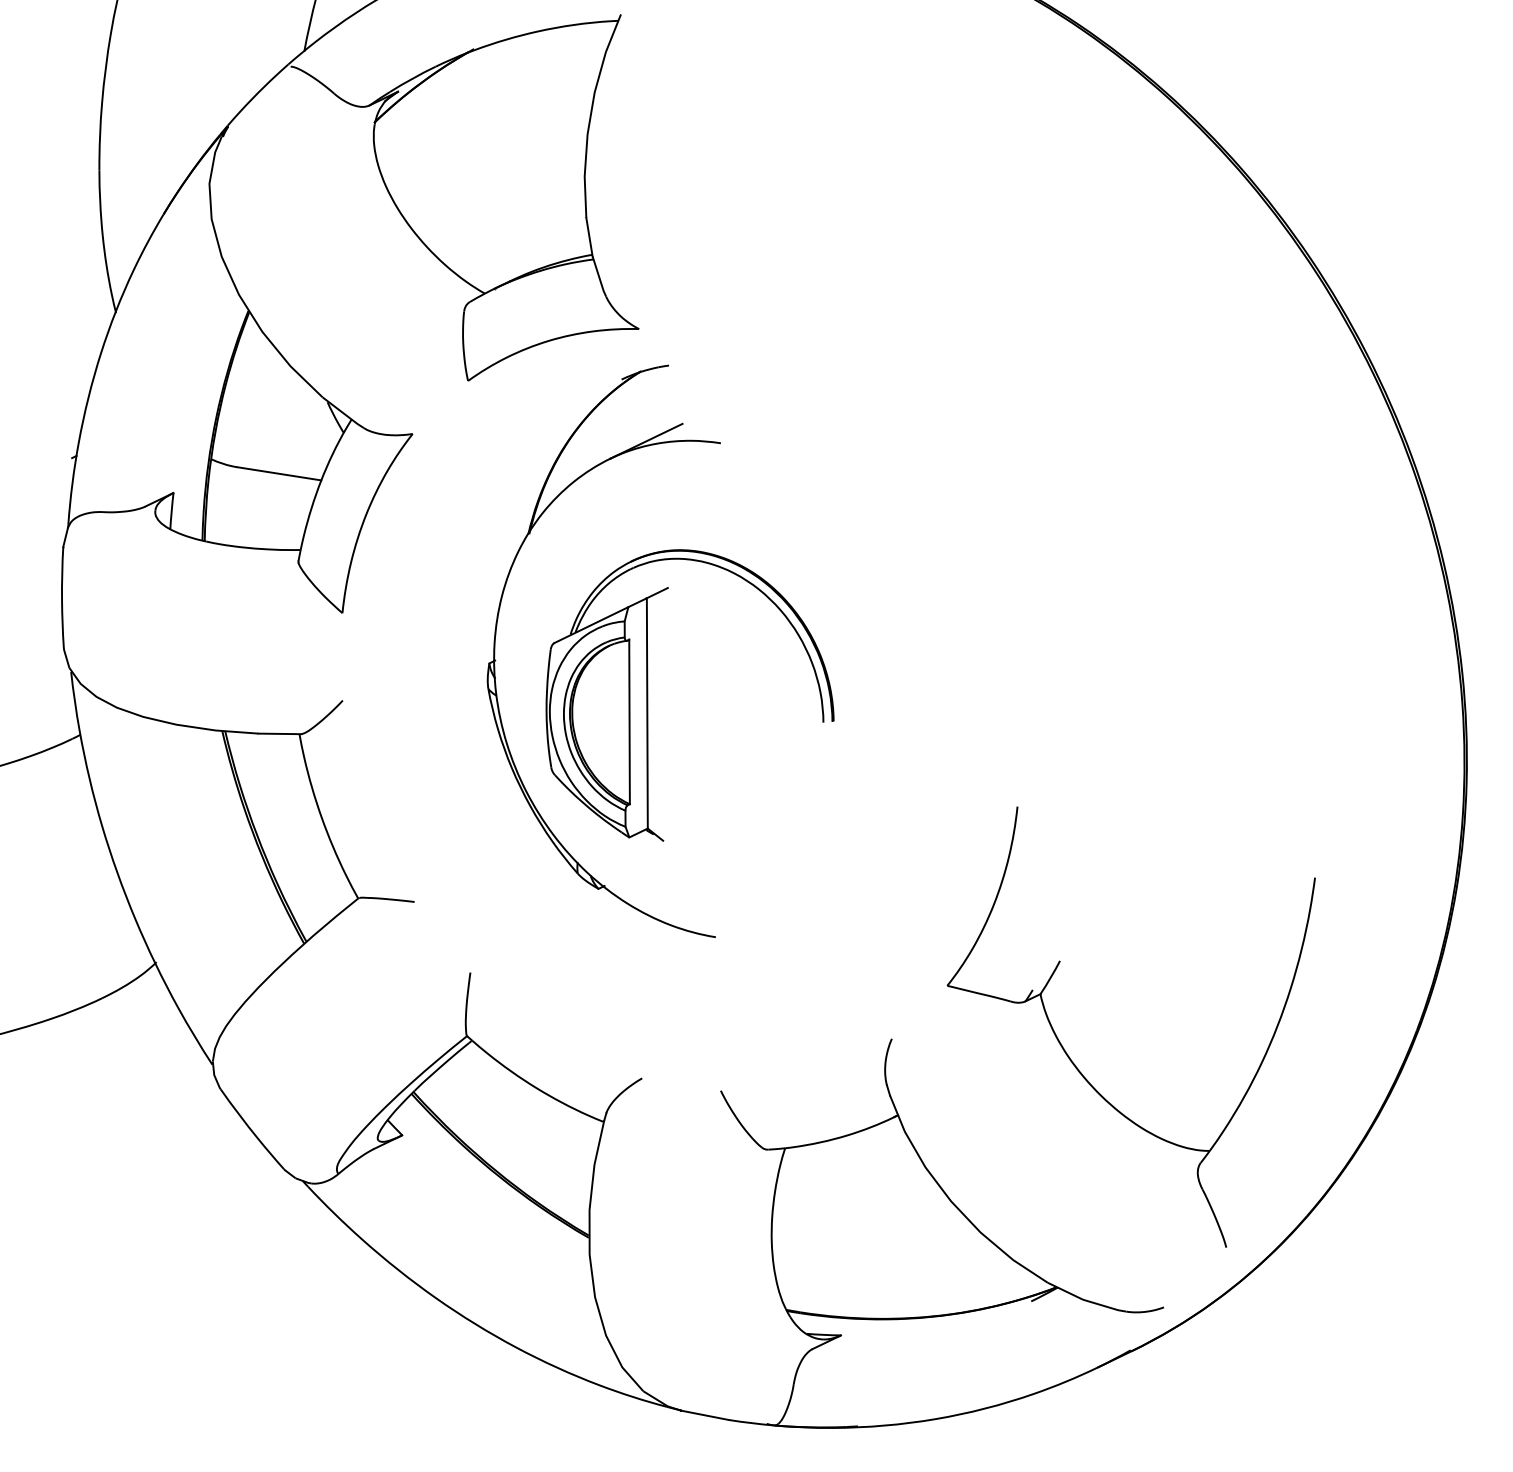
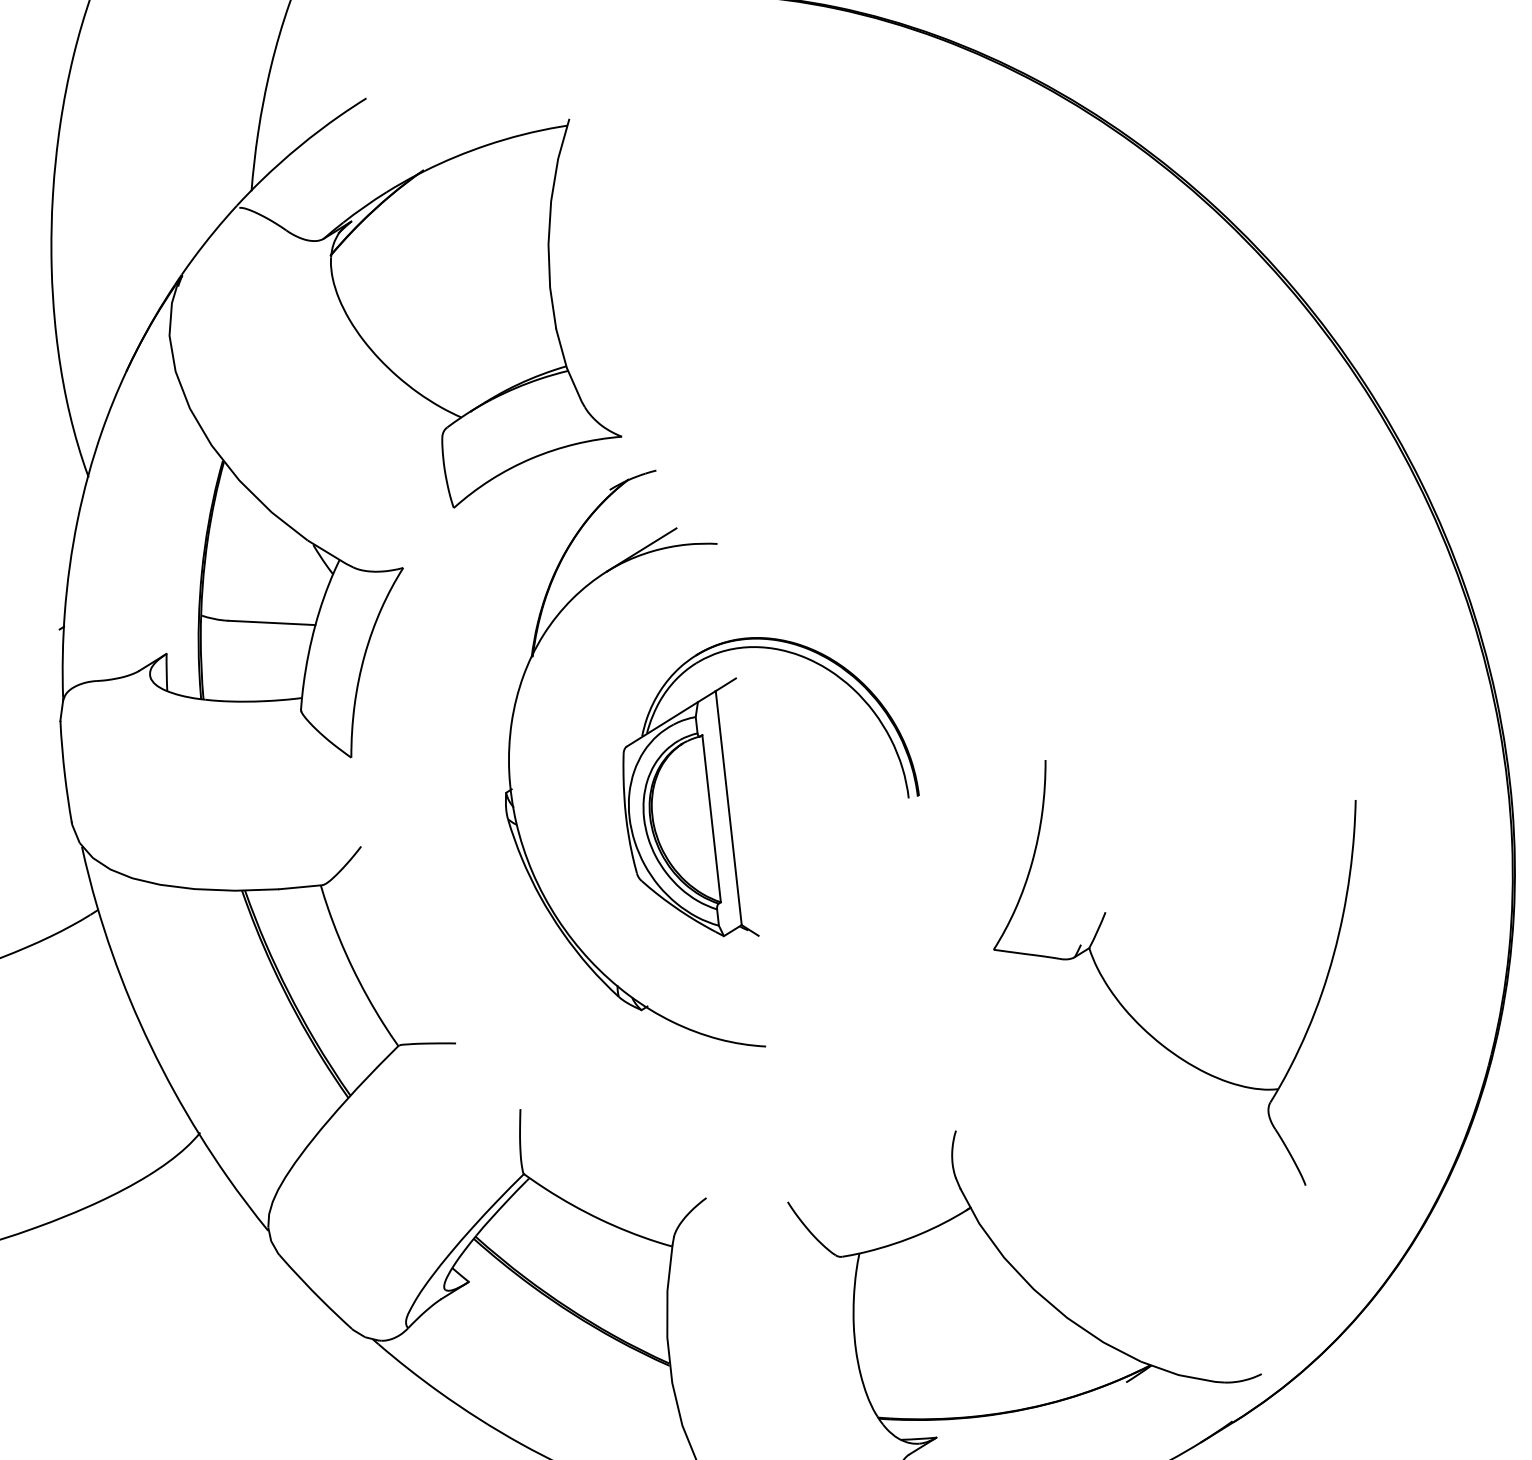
part: (648, 695) -> (727, 789), moved
part: (1078, 1068) -> (1136, 1019), moved

